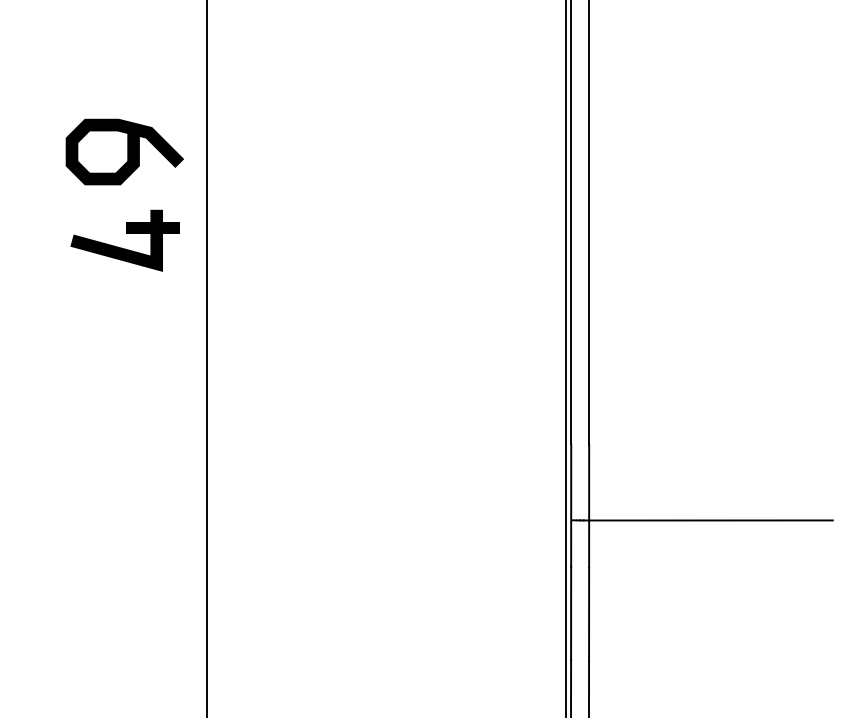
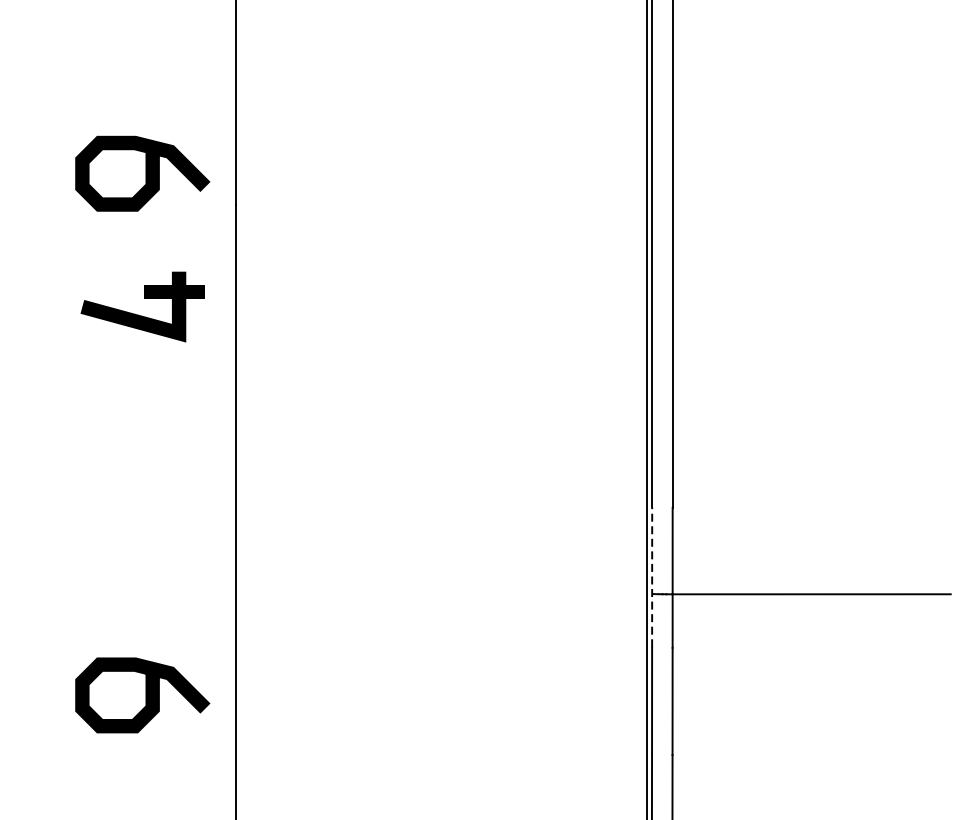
part: (126, 233) -> (144, 298), moved
line: (571, 505) -> (652, 577), solid -> dashed
curve: (127, 608) -> (145, 694), added

